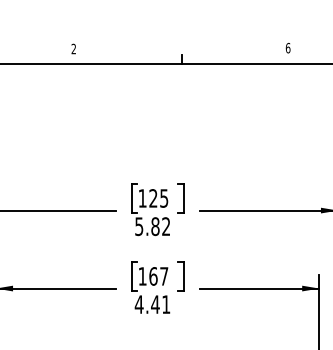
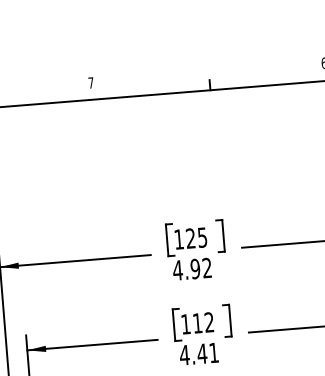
text: (73, 48) -> (90, 82), 2 -> 7
text: (146, 226) -> (185, 269), 5.82 -> 4.92
text: (158, 276) -> (203, 323), 167 -> 112

